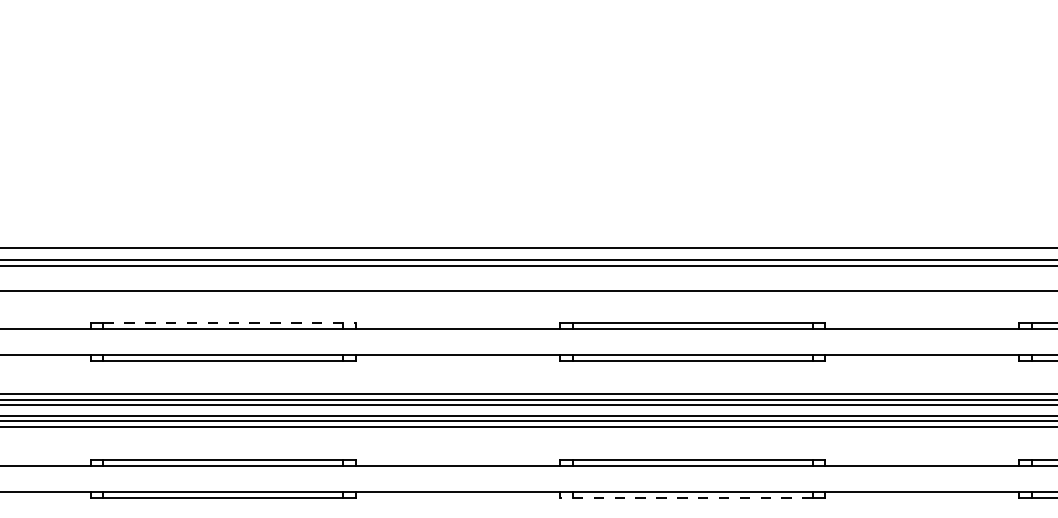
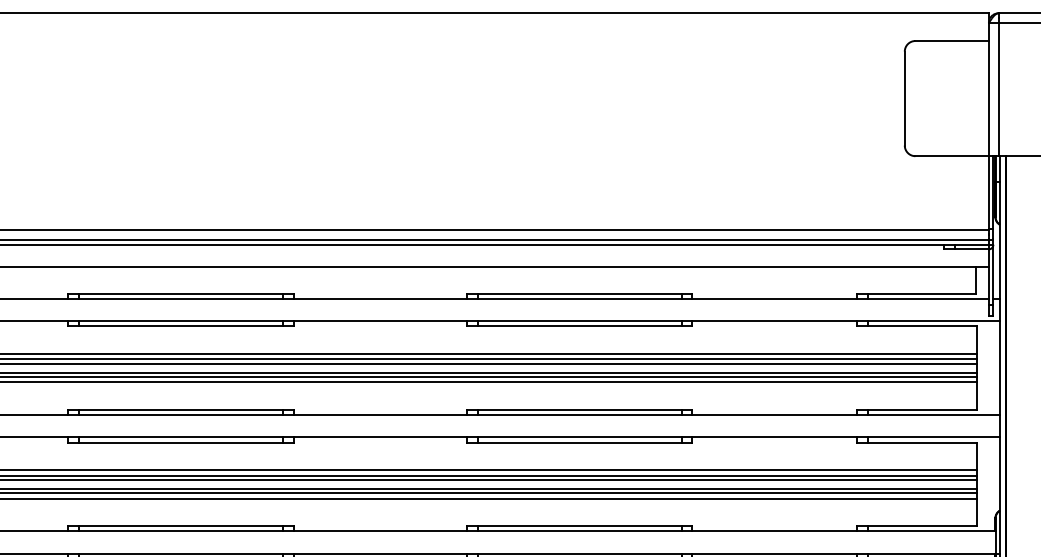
line: (229, 322) -> (186, 293), dashed -> solid
line: (685, 498) -> (573, 442), dashed -> solid

